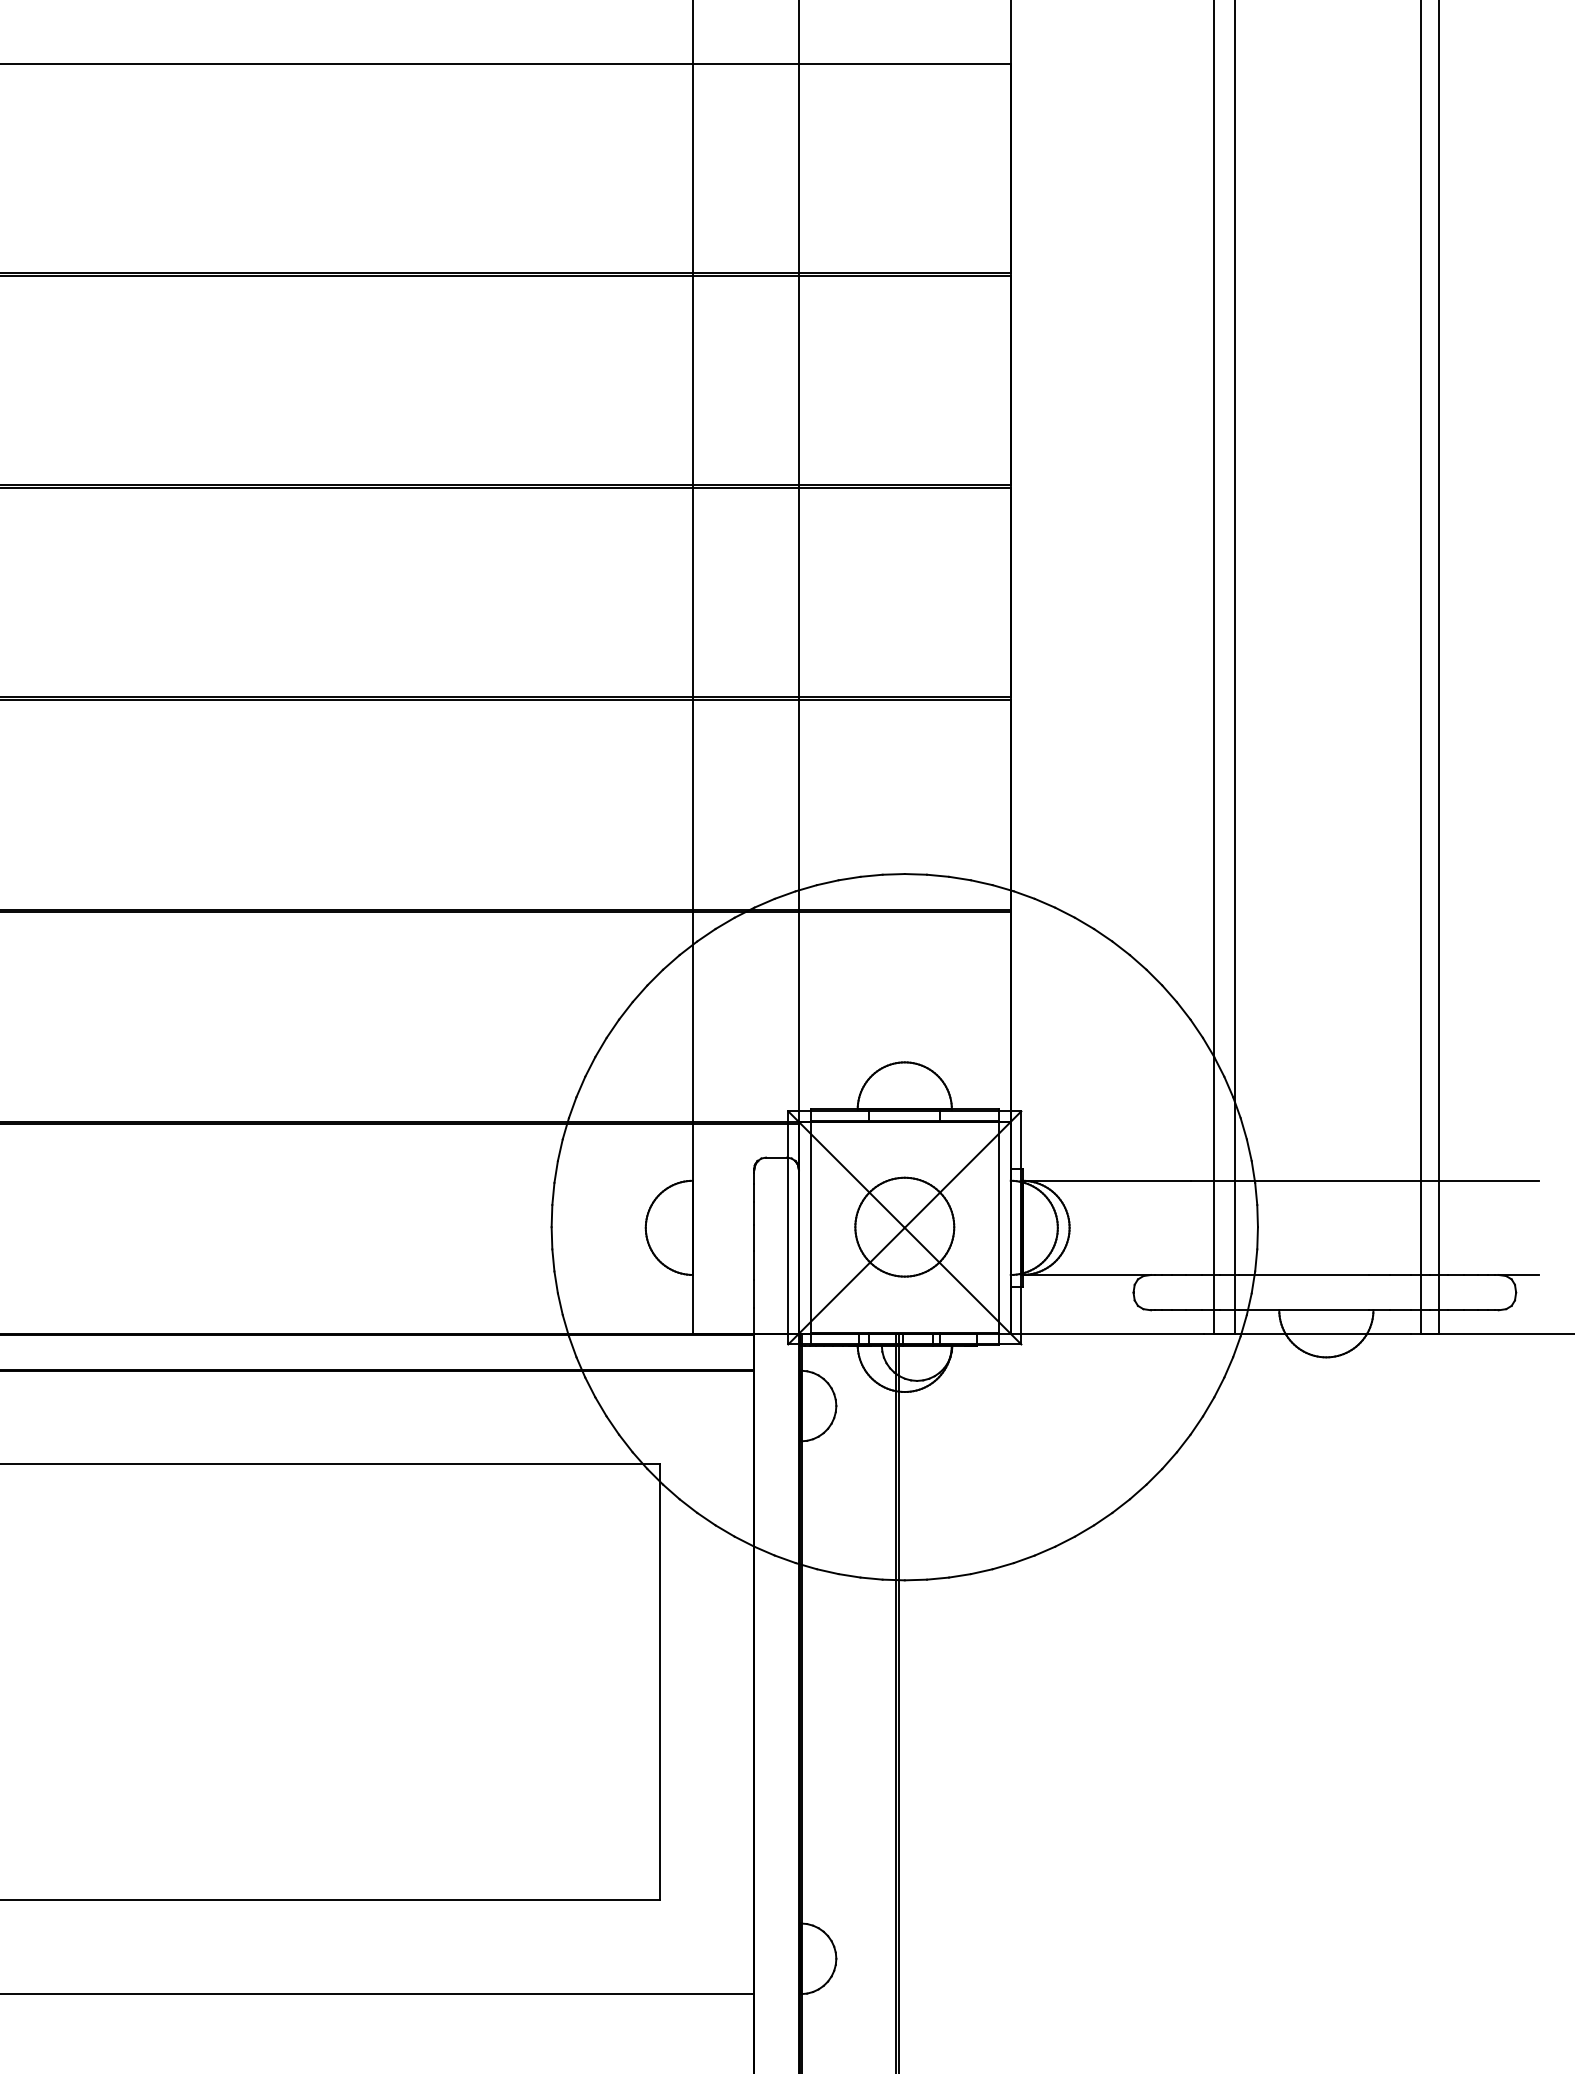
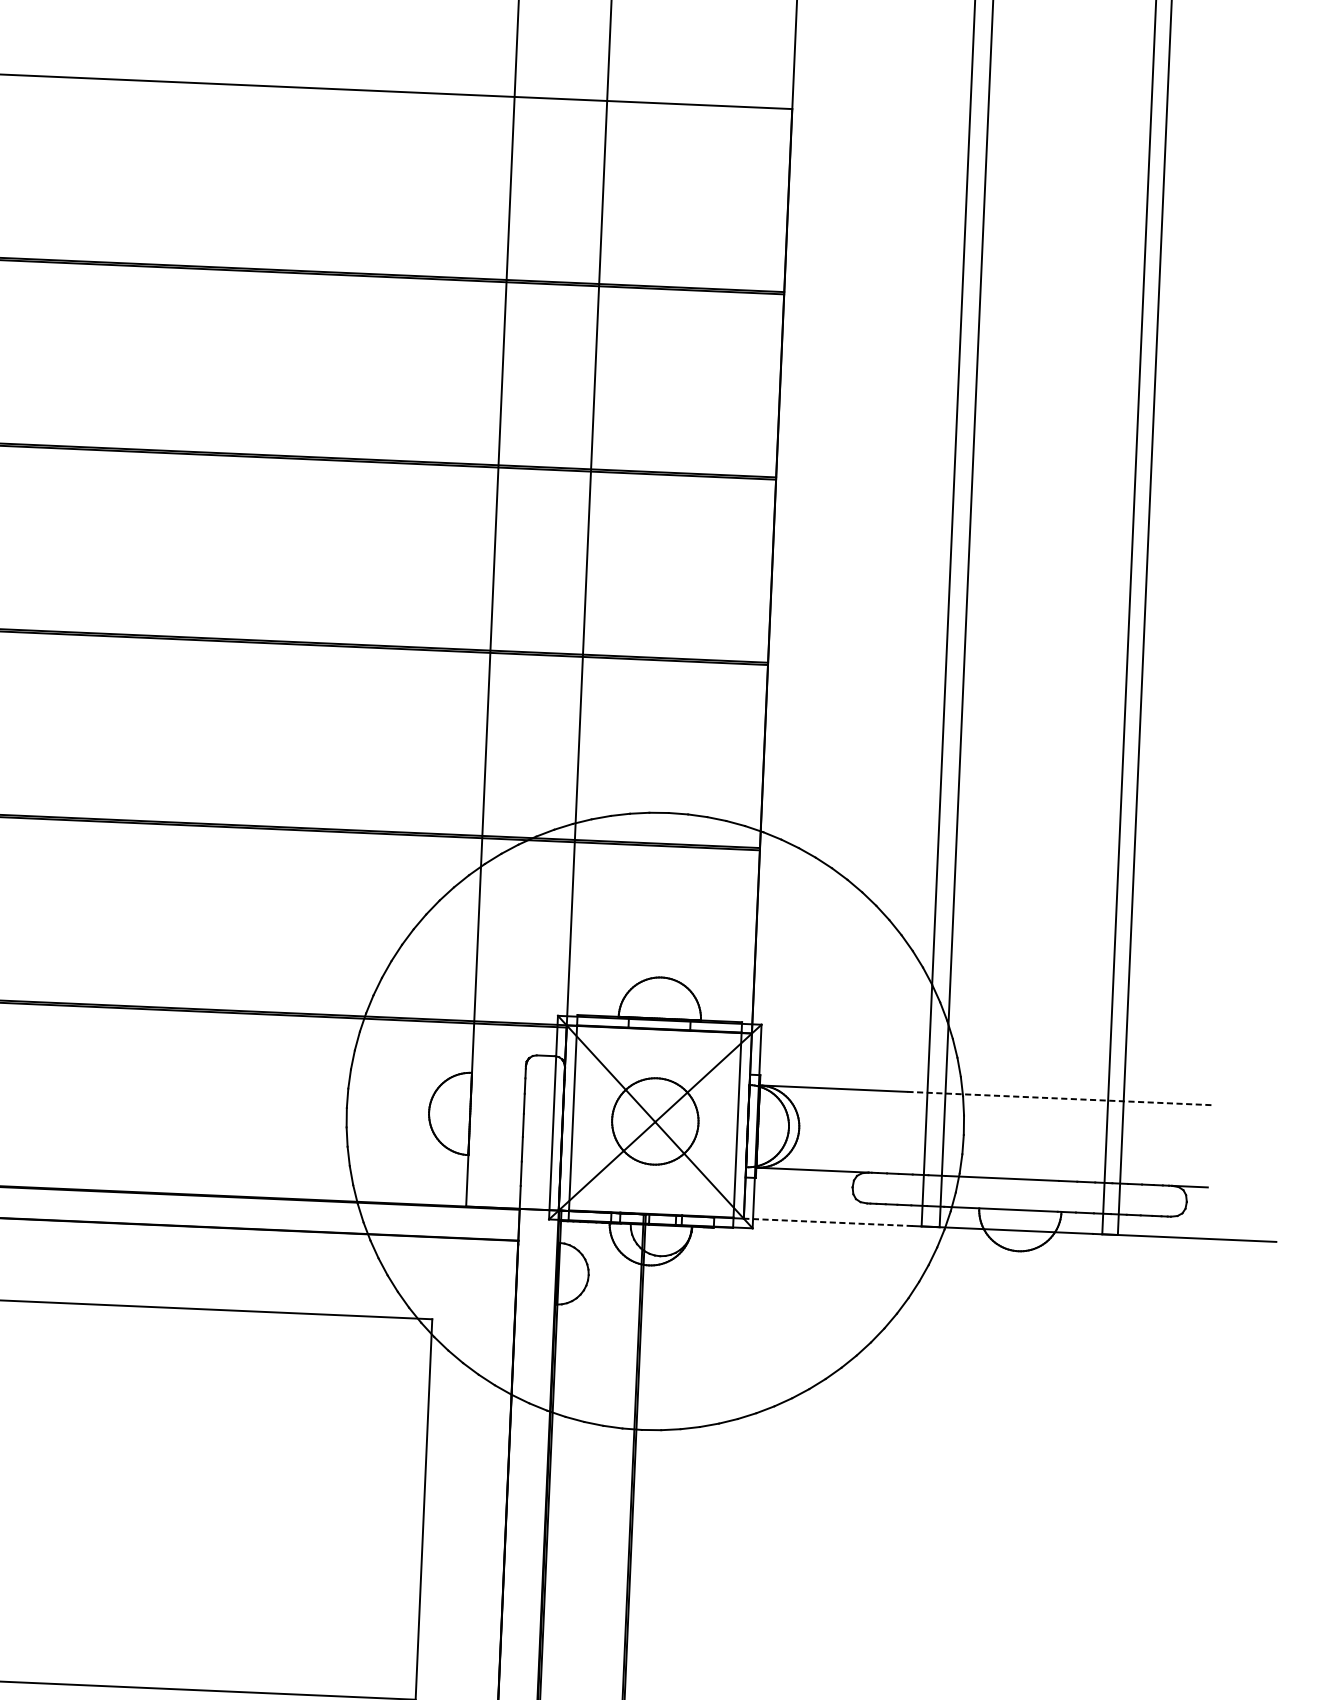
line: (1364, 1180) -> (1058, 1098), solid -> dashed
line: (1107, 1333) -> (828, 1222), solid -> dashed

